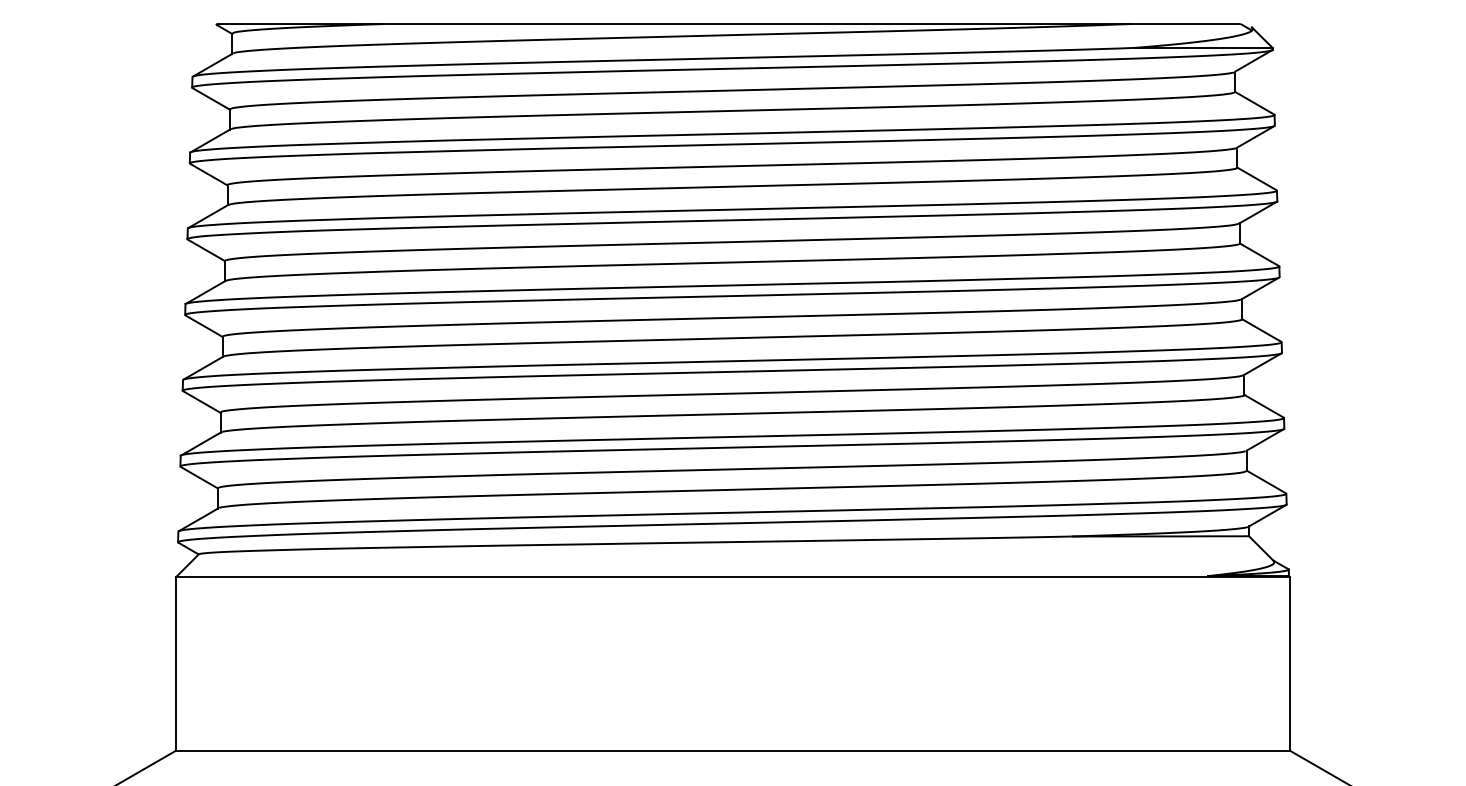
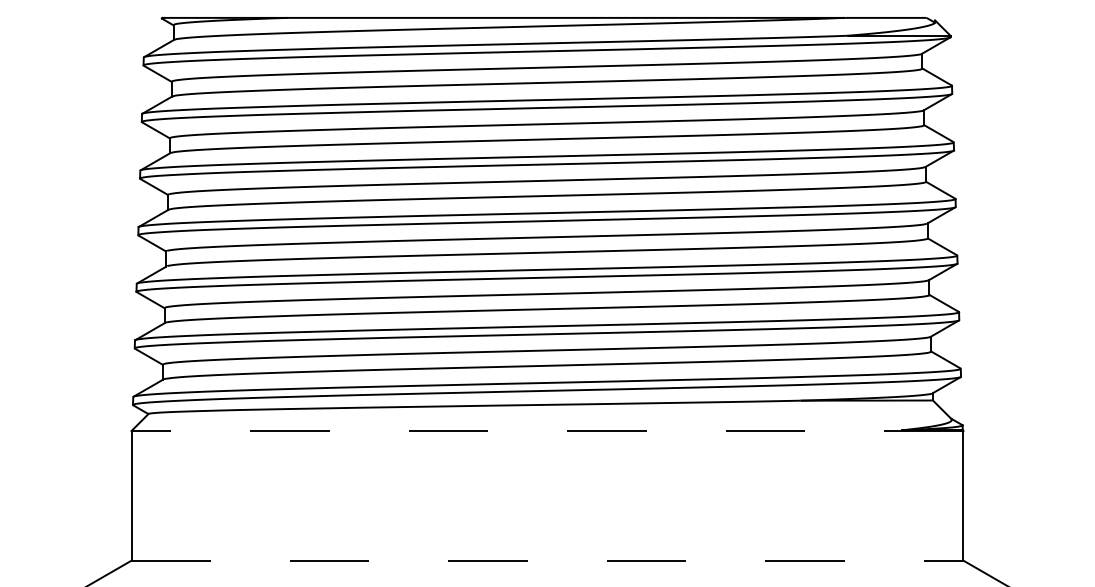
line: (733, 577) -> (547, 431), solid -> dashed
line: (733, 750) -> (547, 560), solid -> dashed

